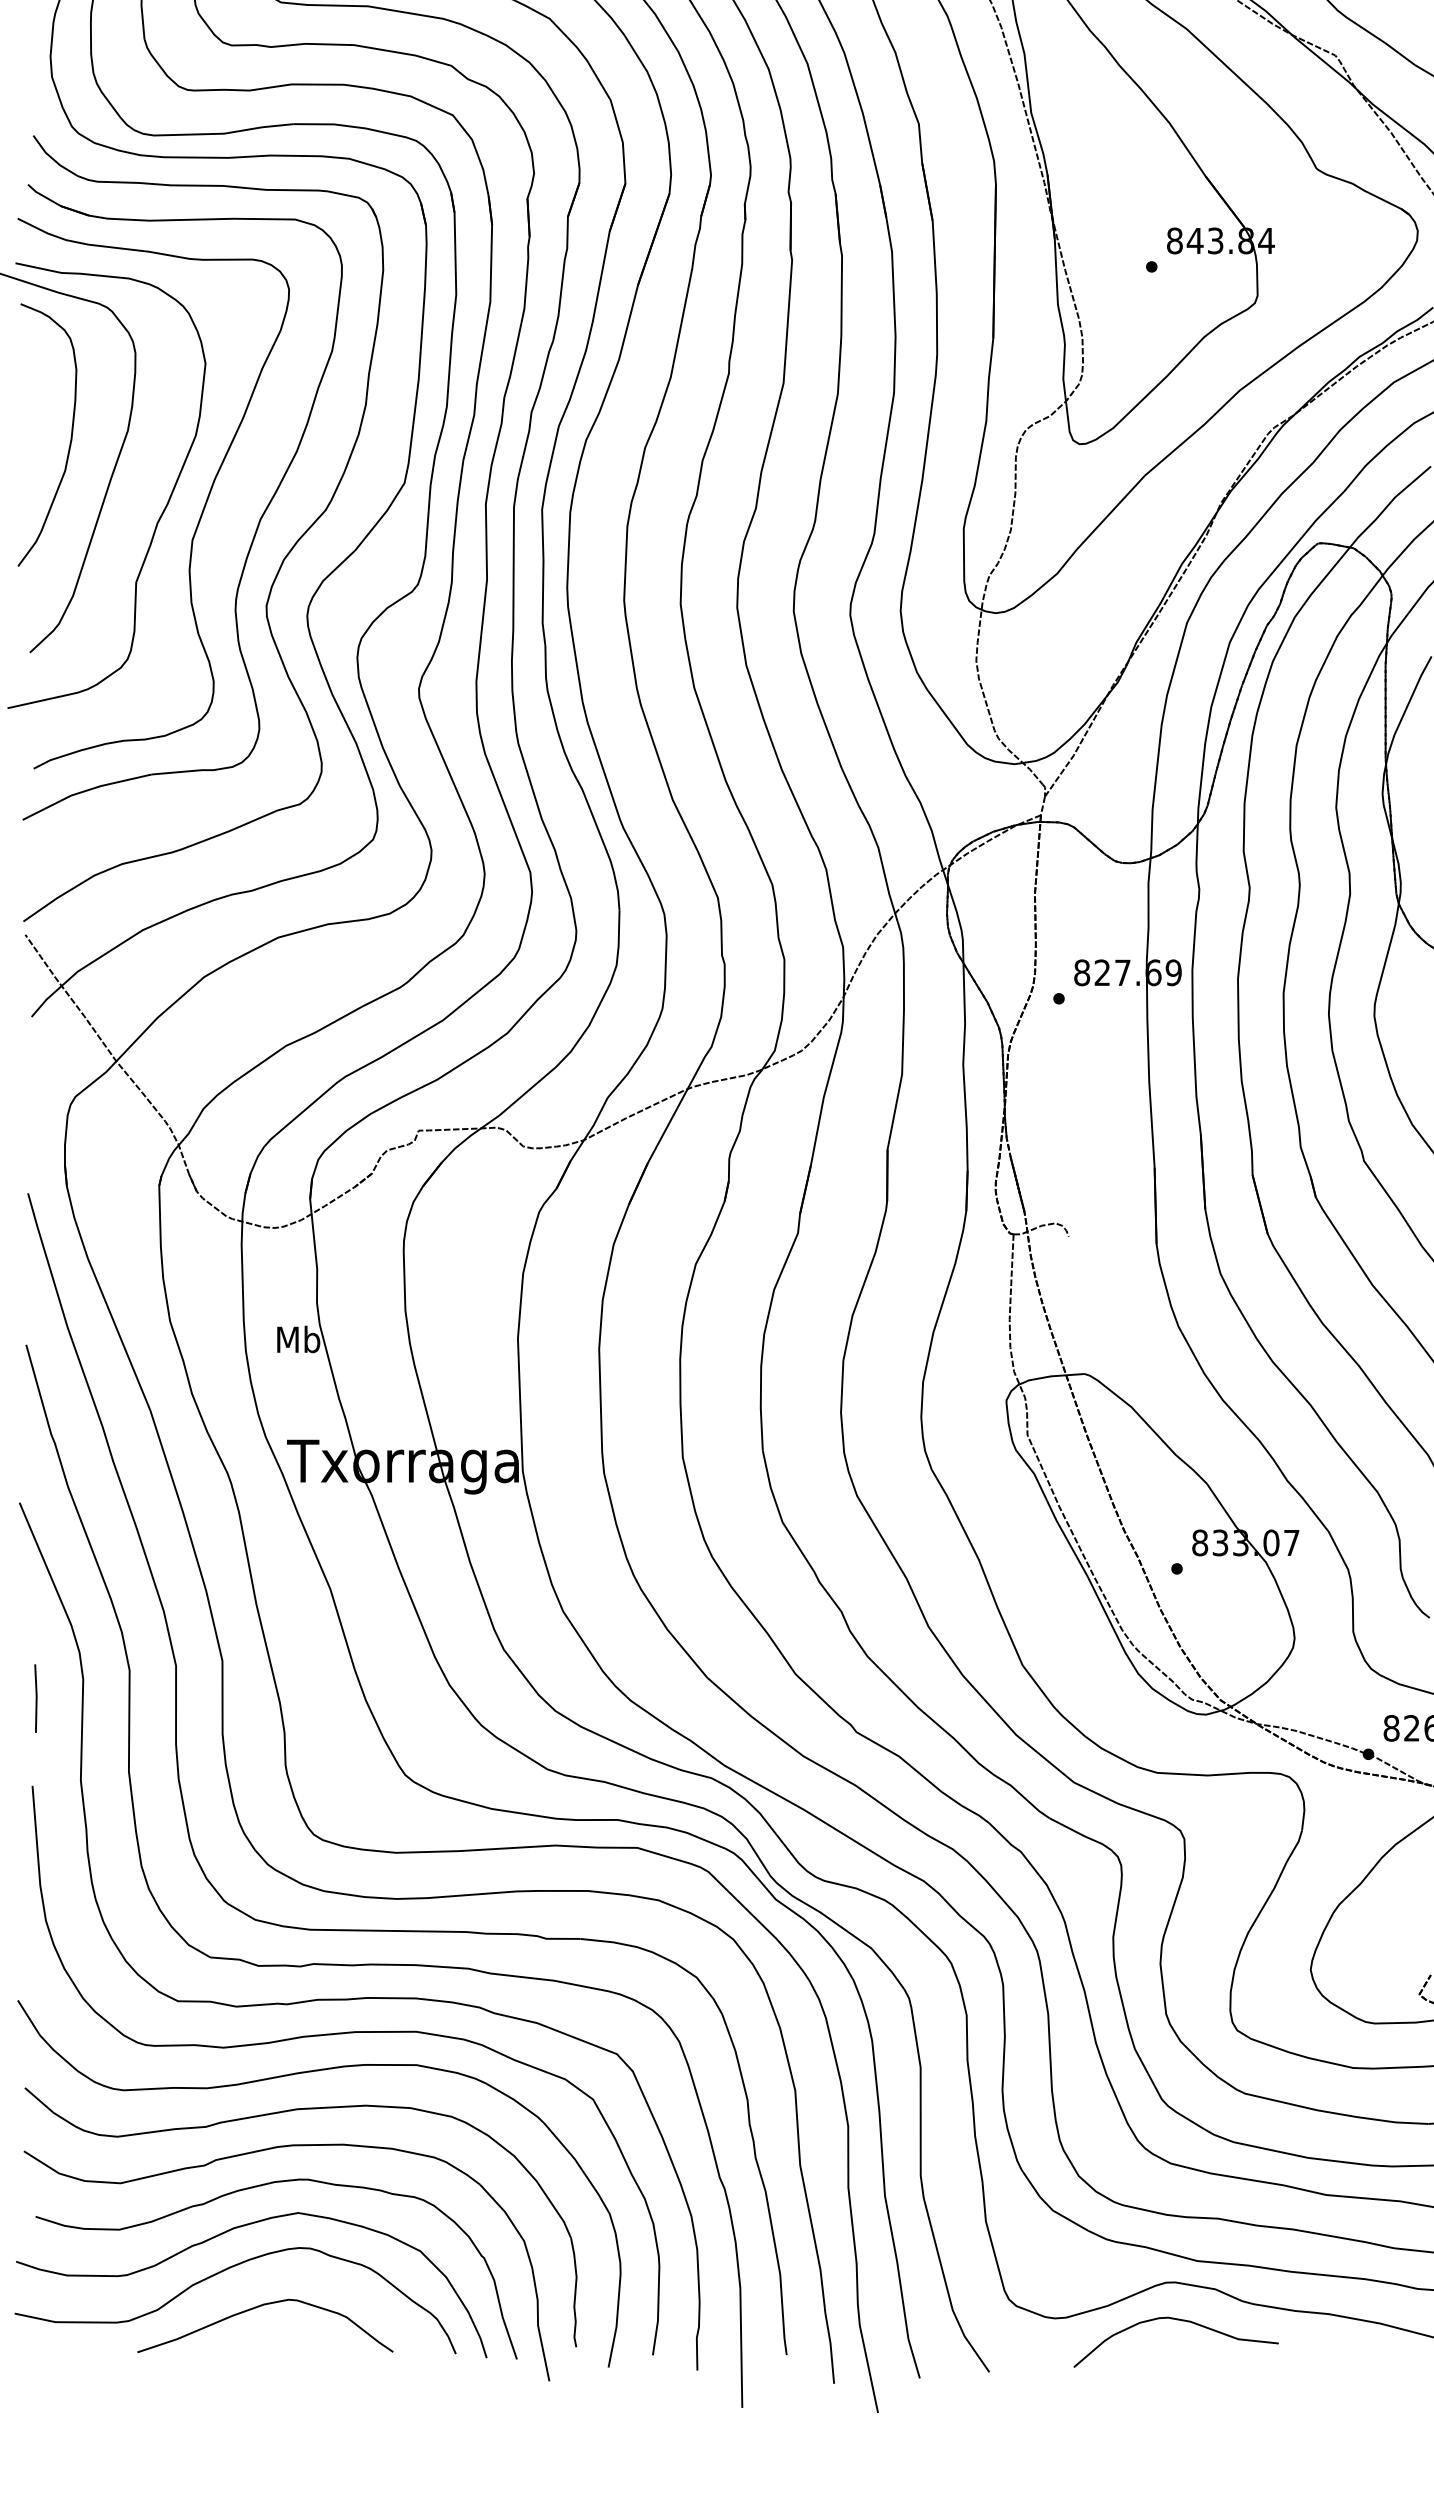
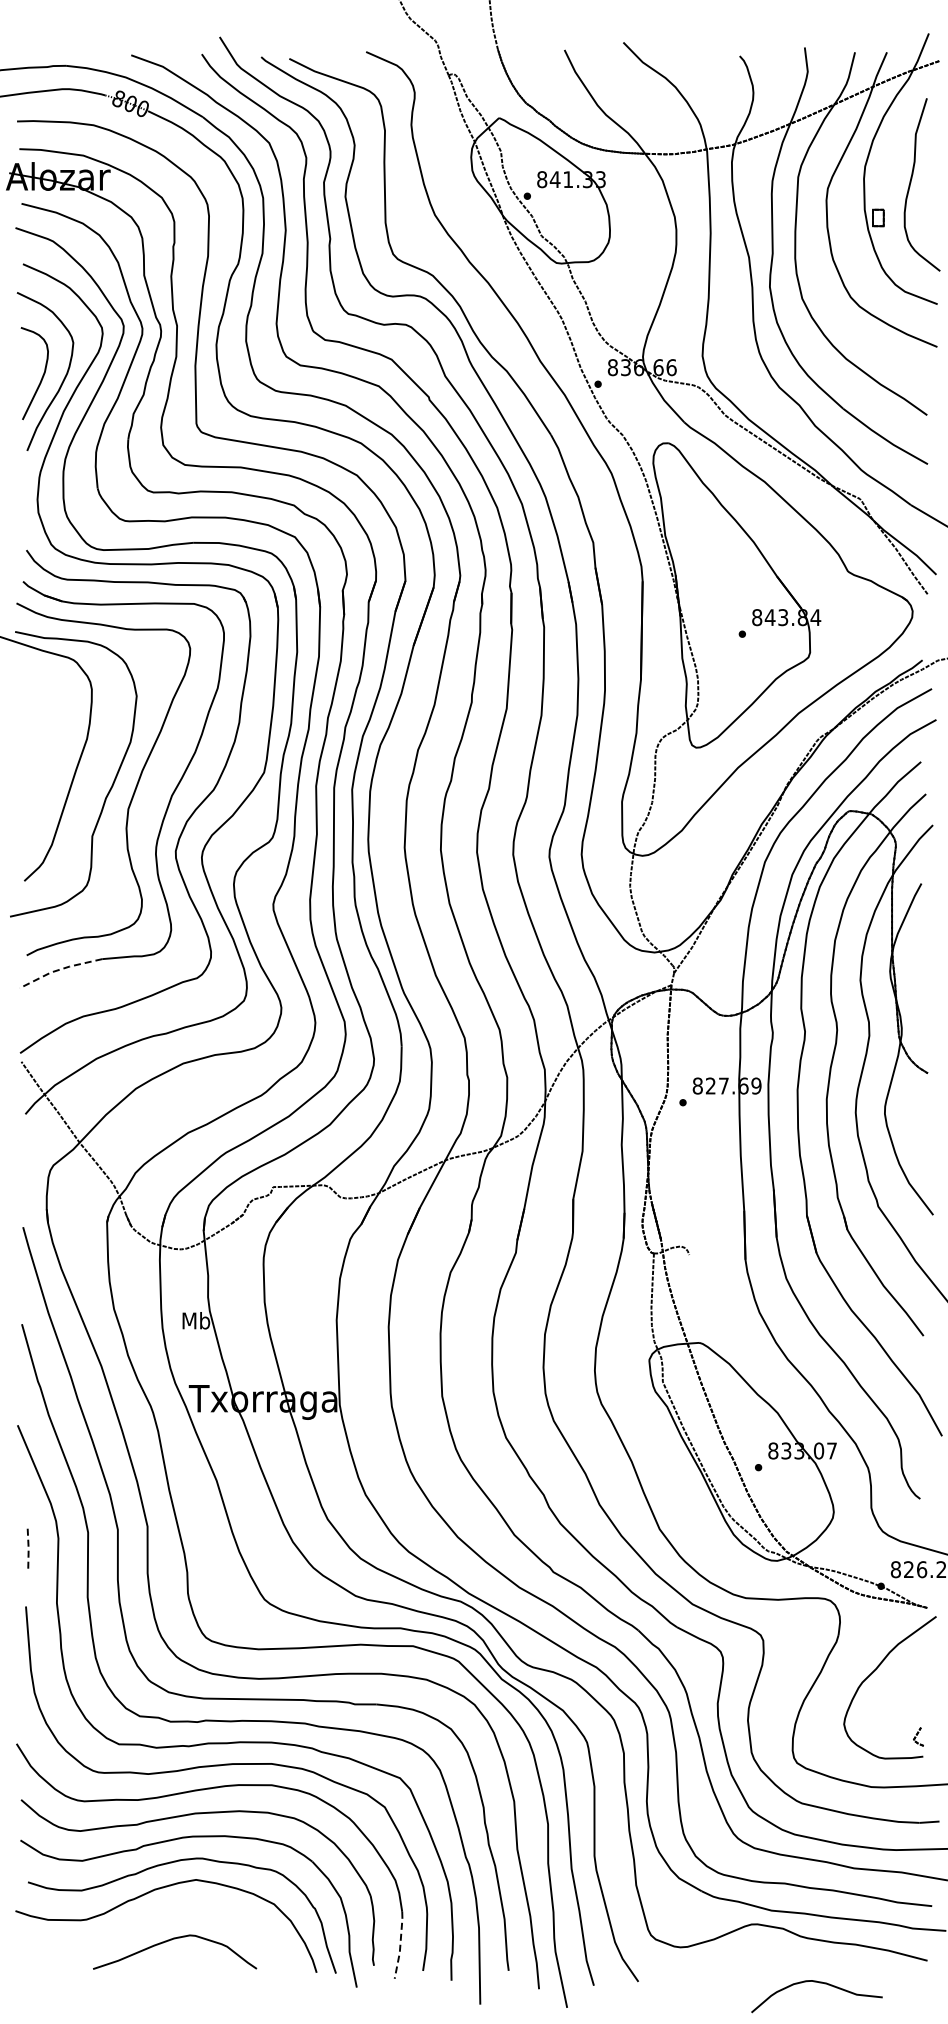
curve: (69, 440) -> (49, 745), removed
line: (84, 790) -> (59, 969), solid -> dashed
line: (36, 1696) -> (28, 1549), solid -> dashed
curve: (222, 2273) -> (147, 1918), removed
line: (617, 2317) -> (400, 1946), solid -> dashed
curve: (1180, 2321) -> (819, 1983), moved

